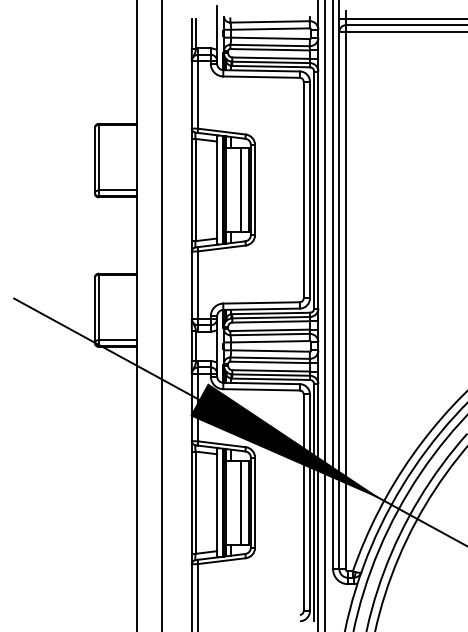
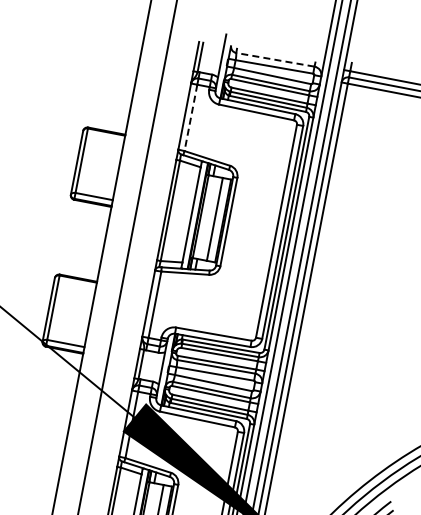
line: (270, 21) -> (275, 59), solid -> dashed
line: (198, 94) -> (191, 117), solid -> dashed

